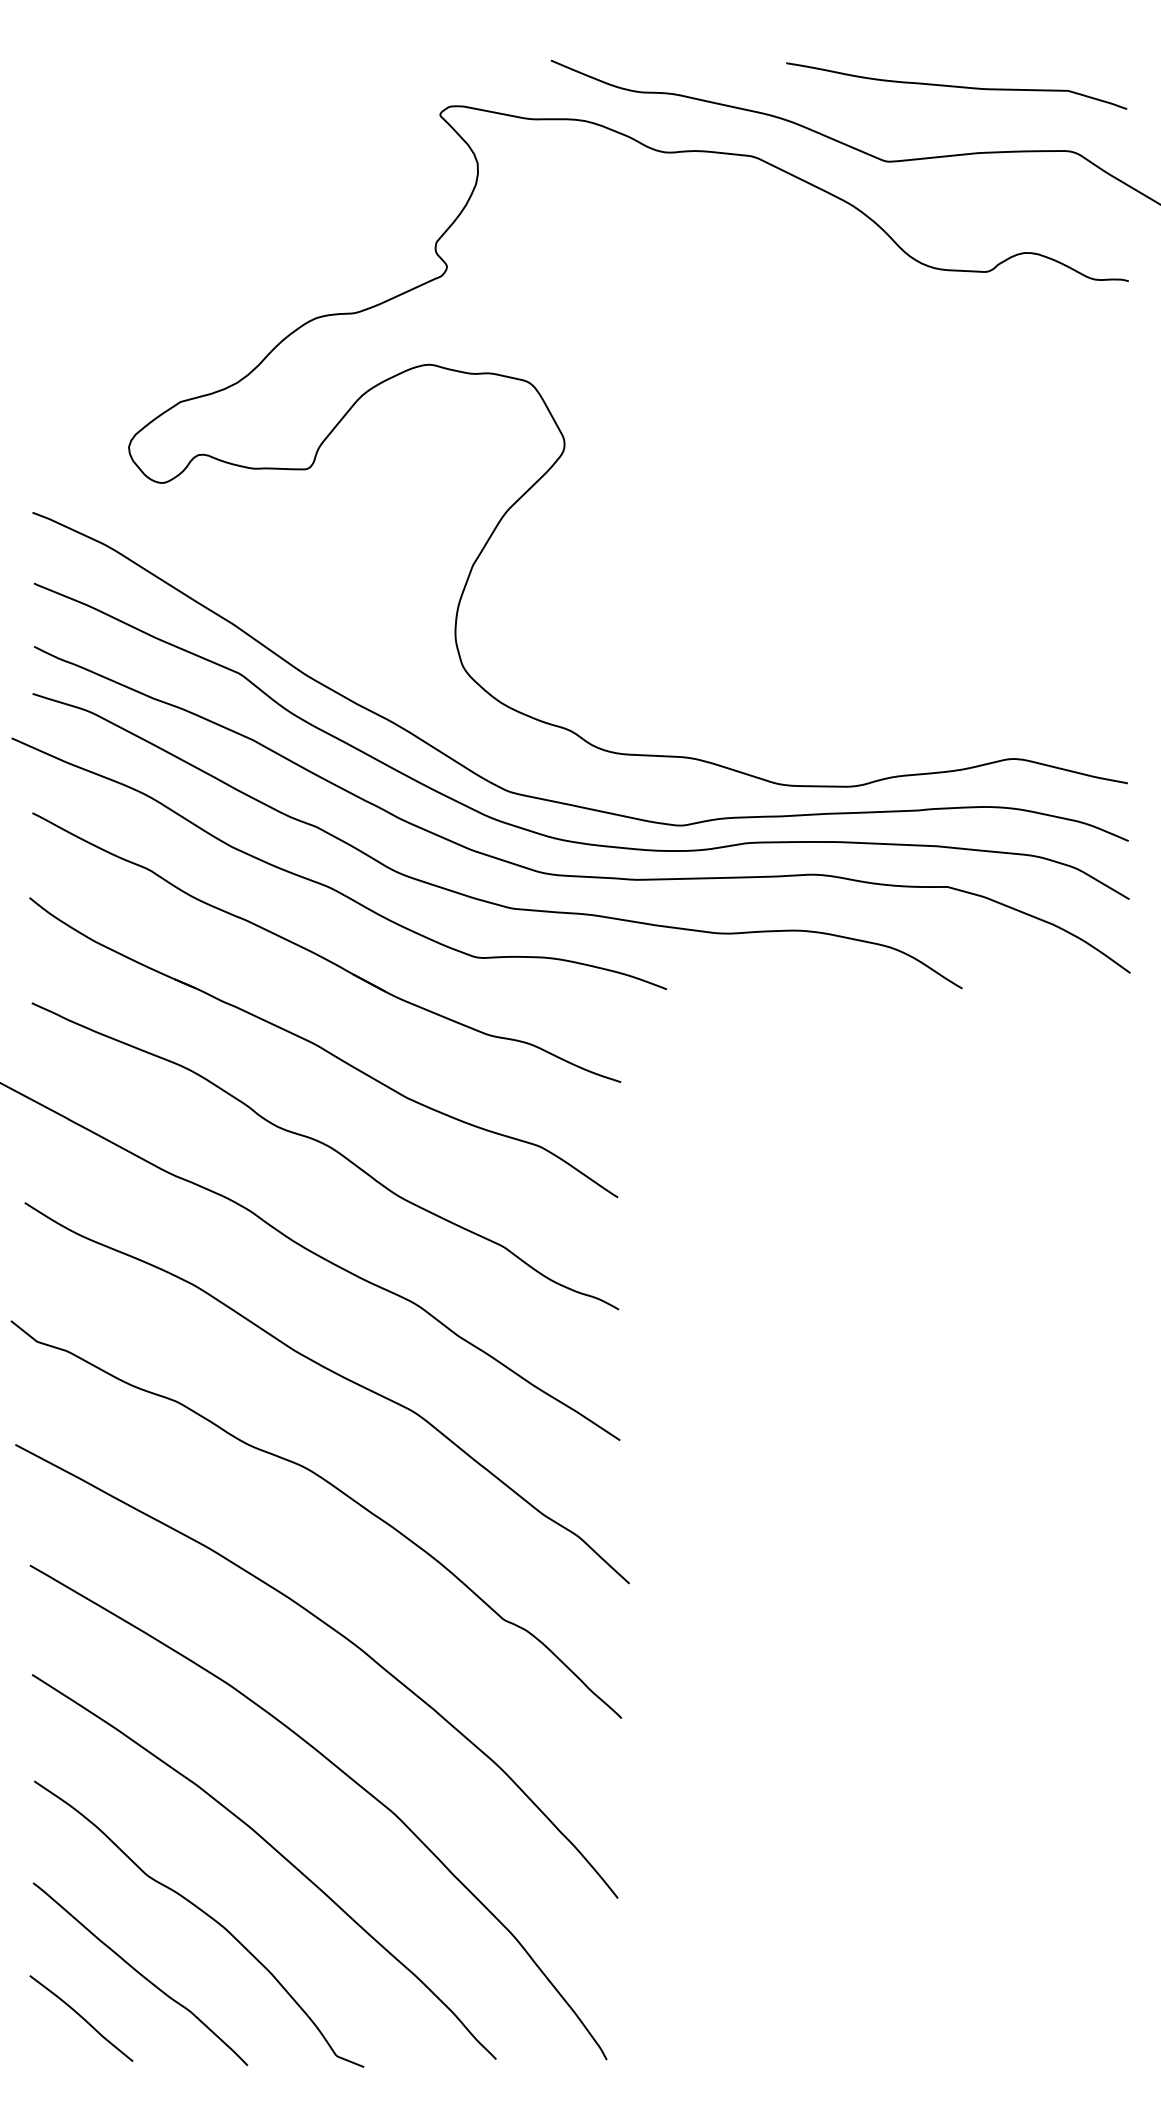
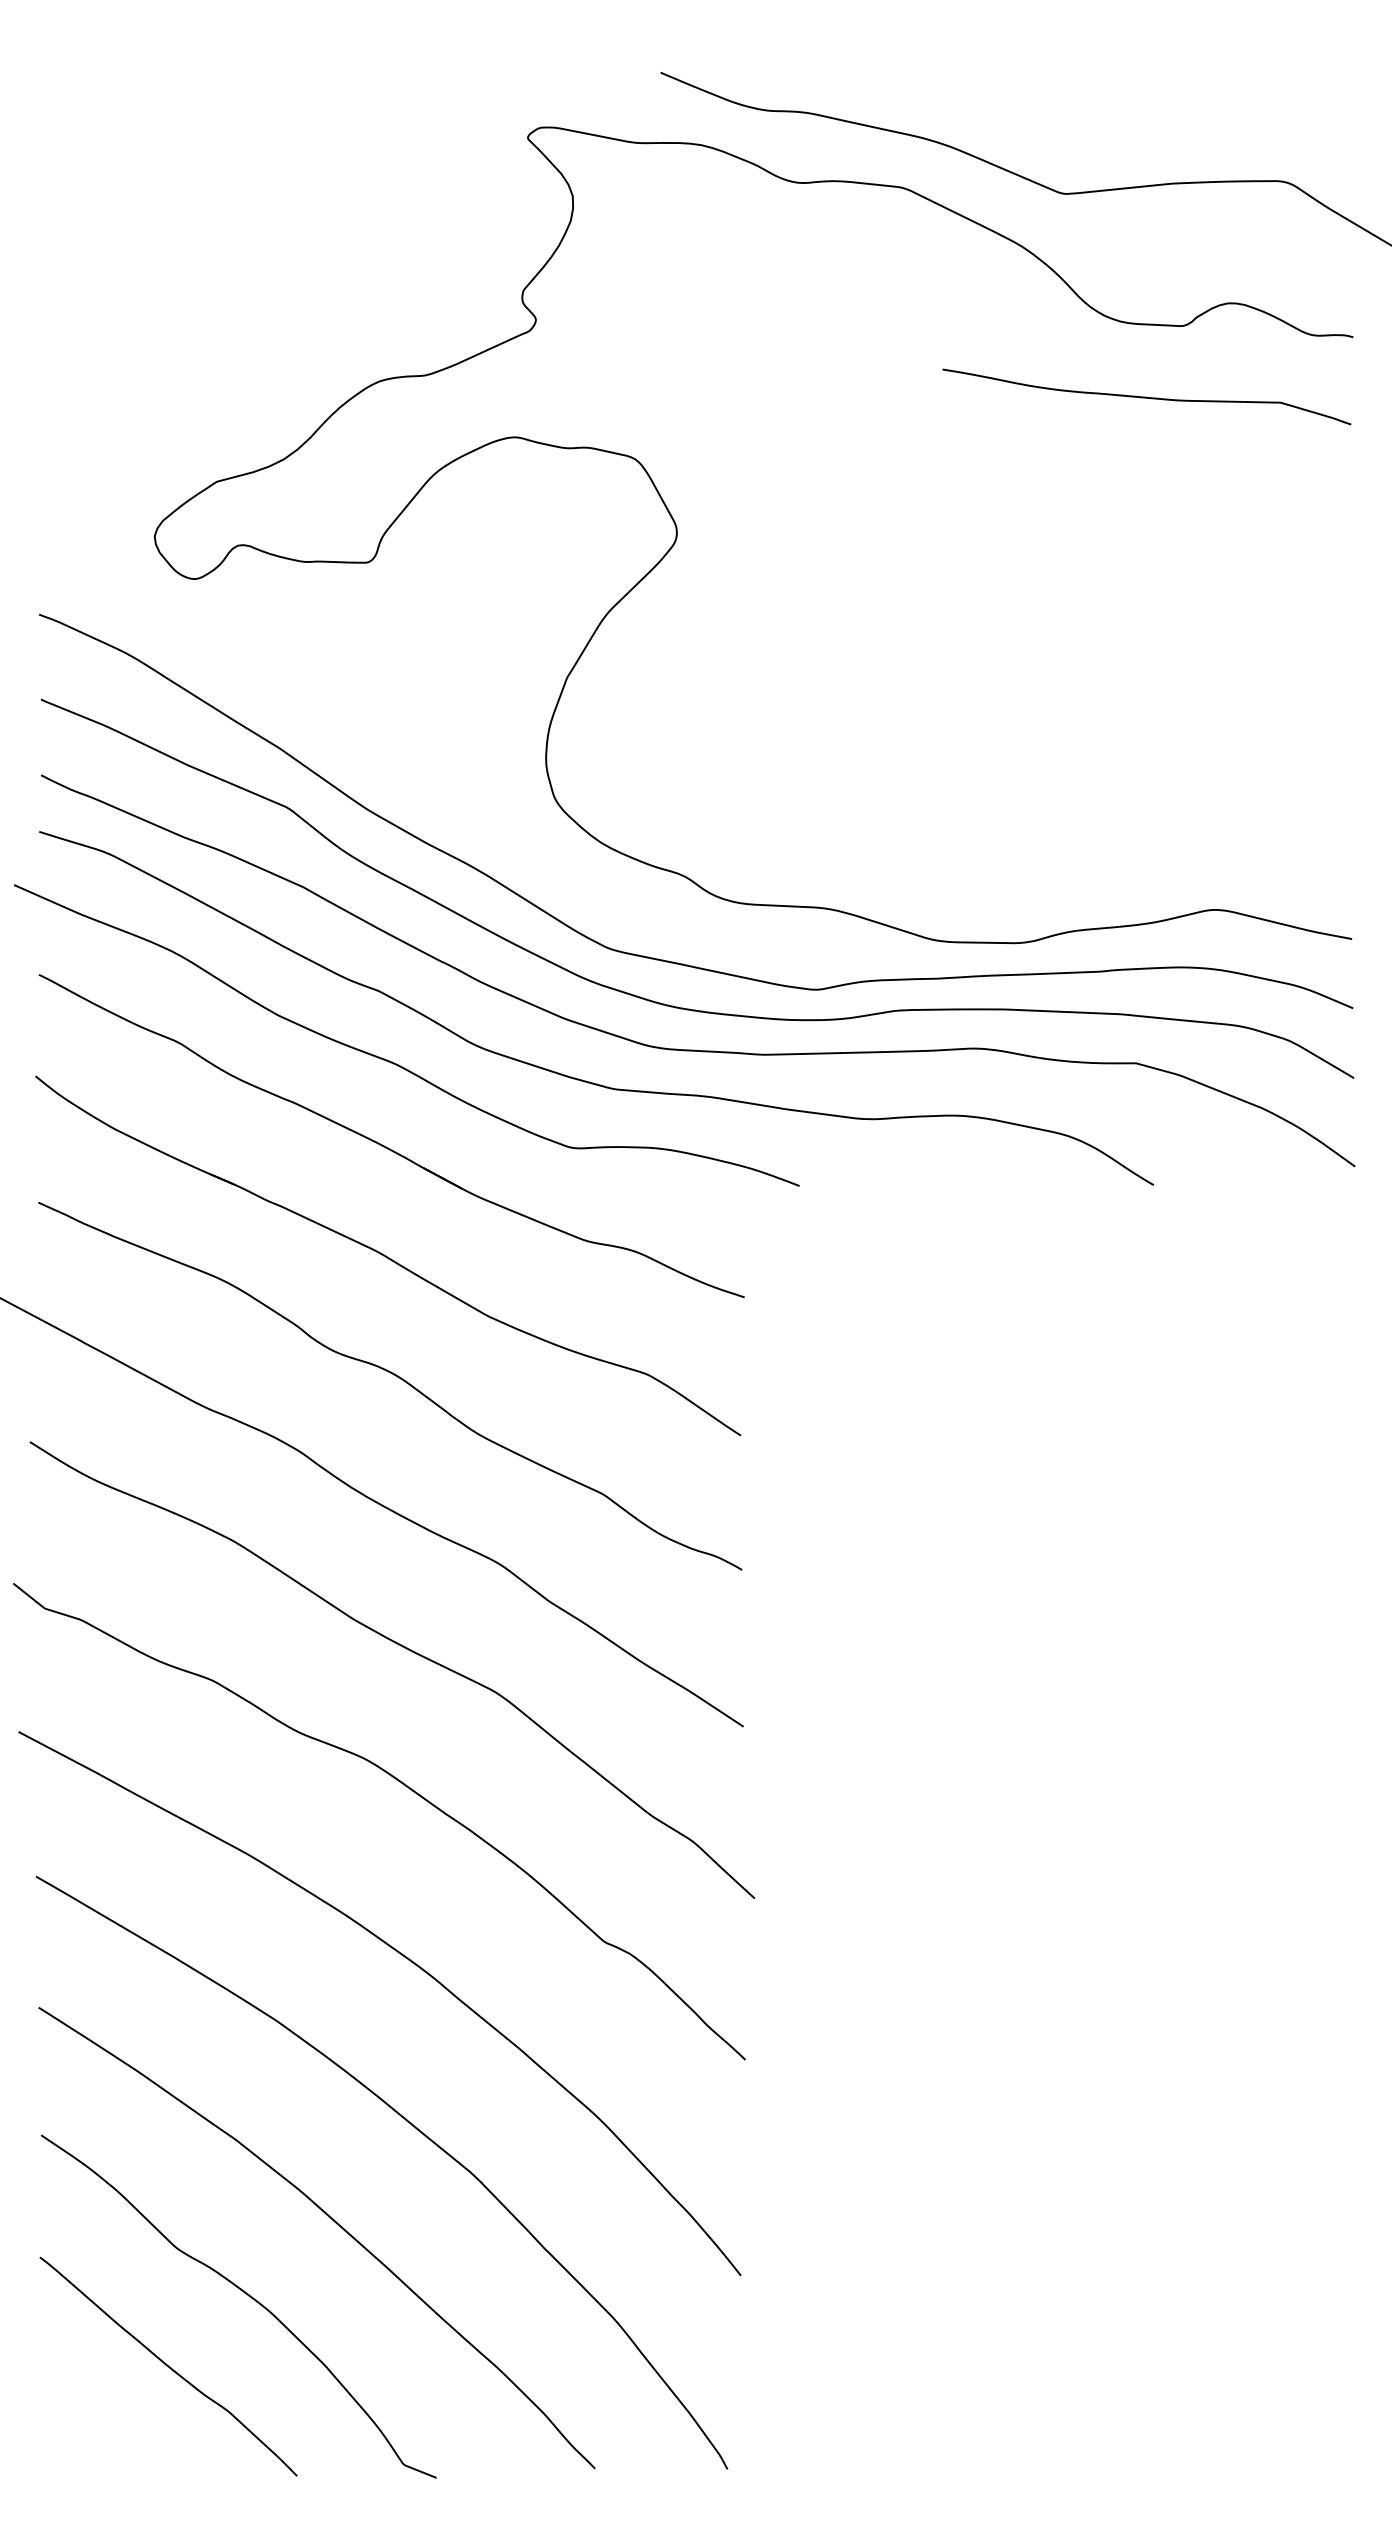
curve: (956, 85) -> (1146, 396), moved
curve: (81, 2018) -> (97, 2419), removed

